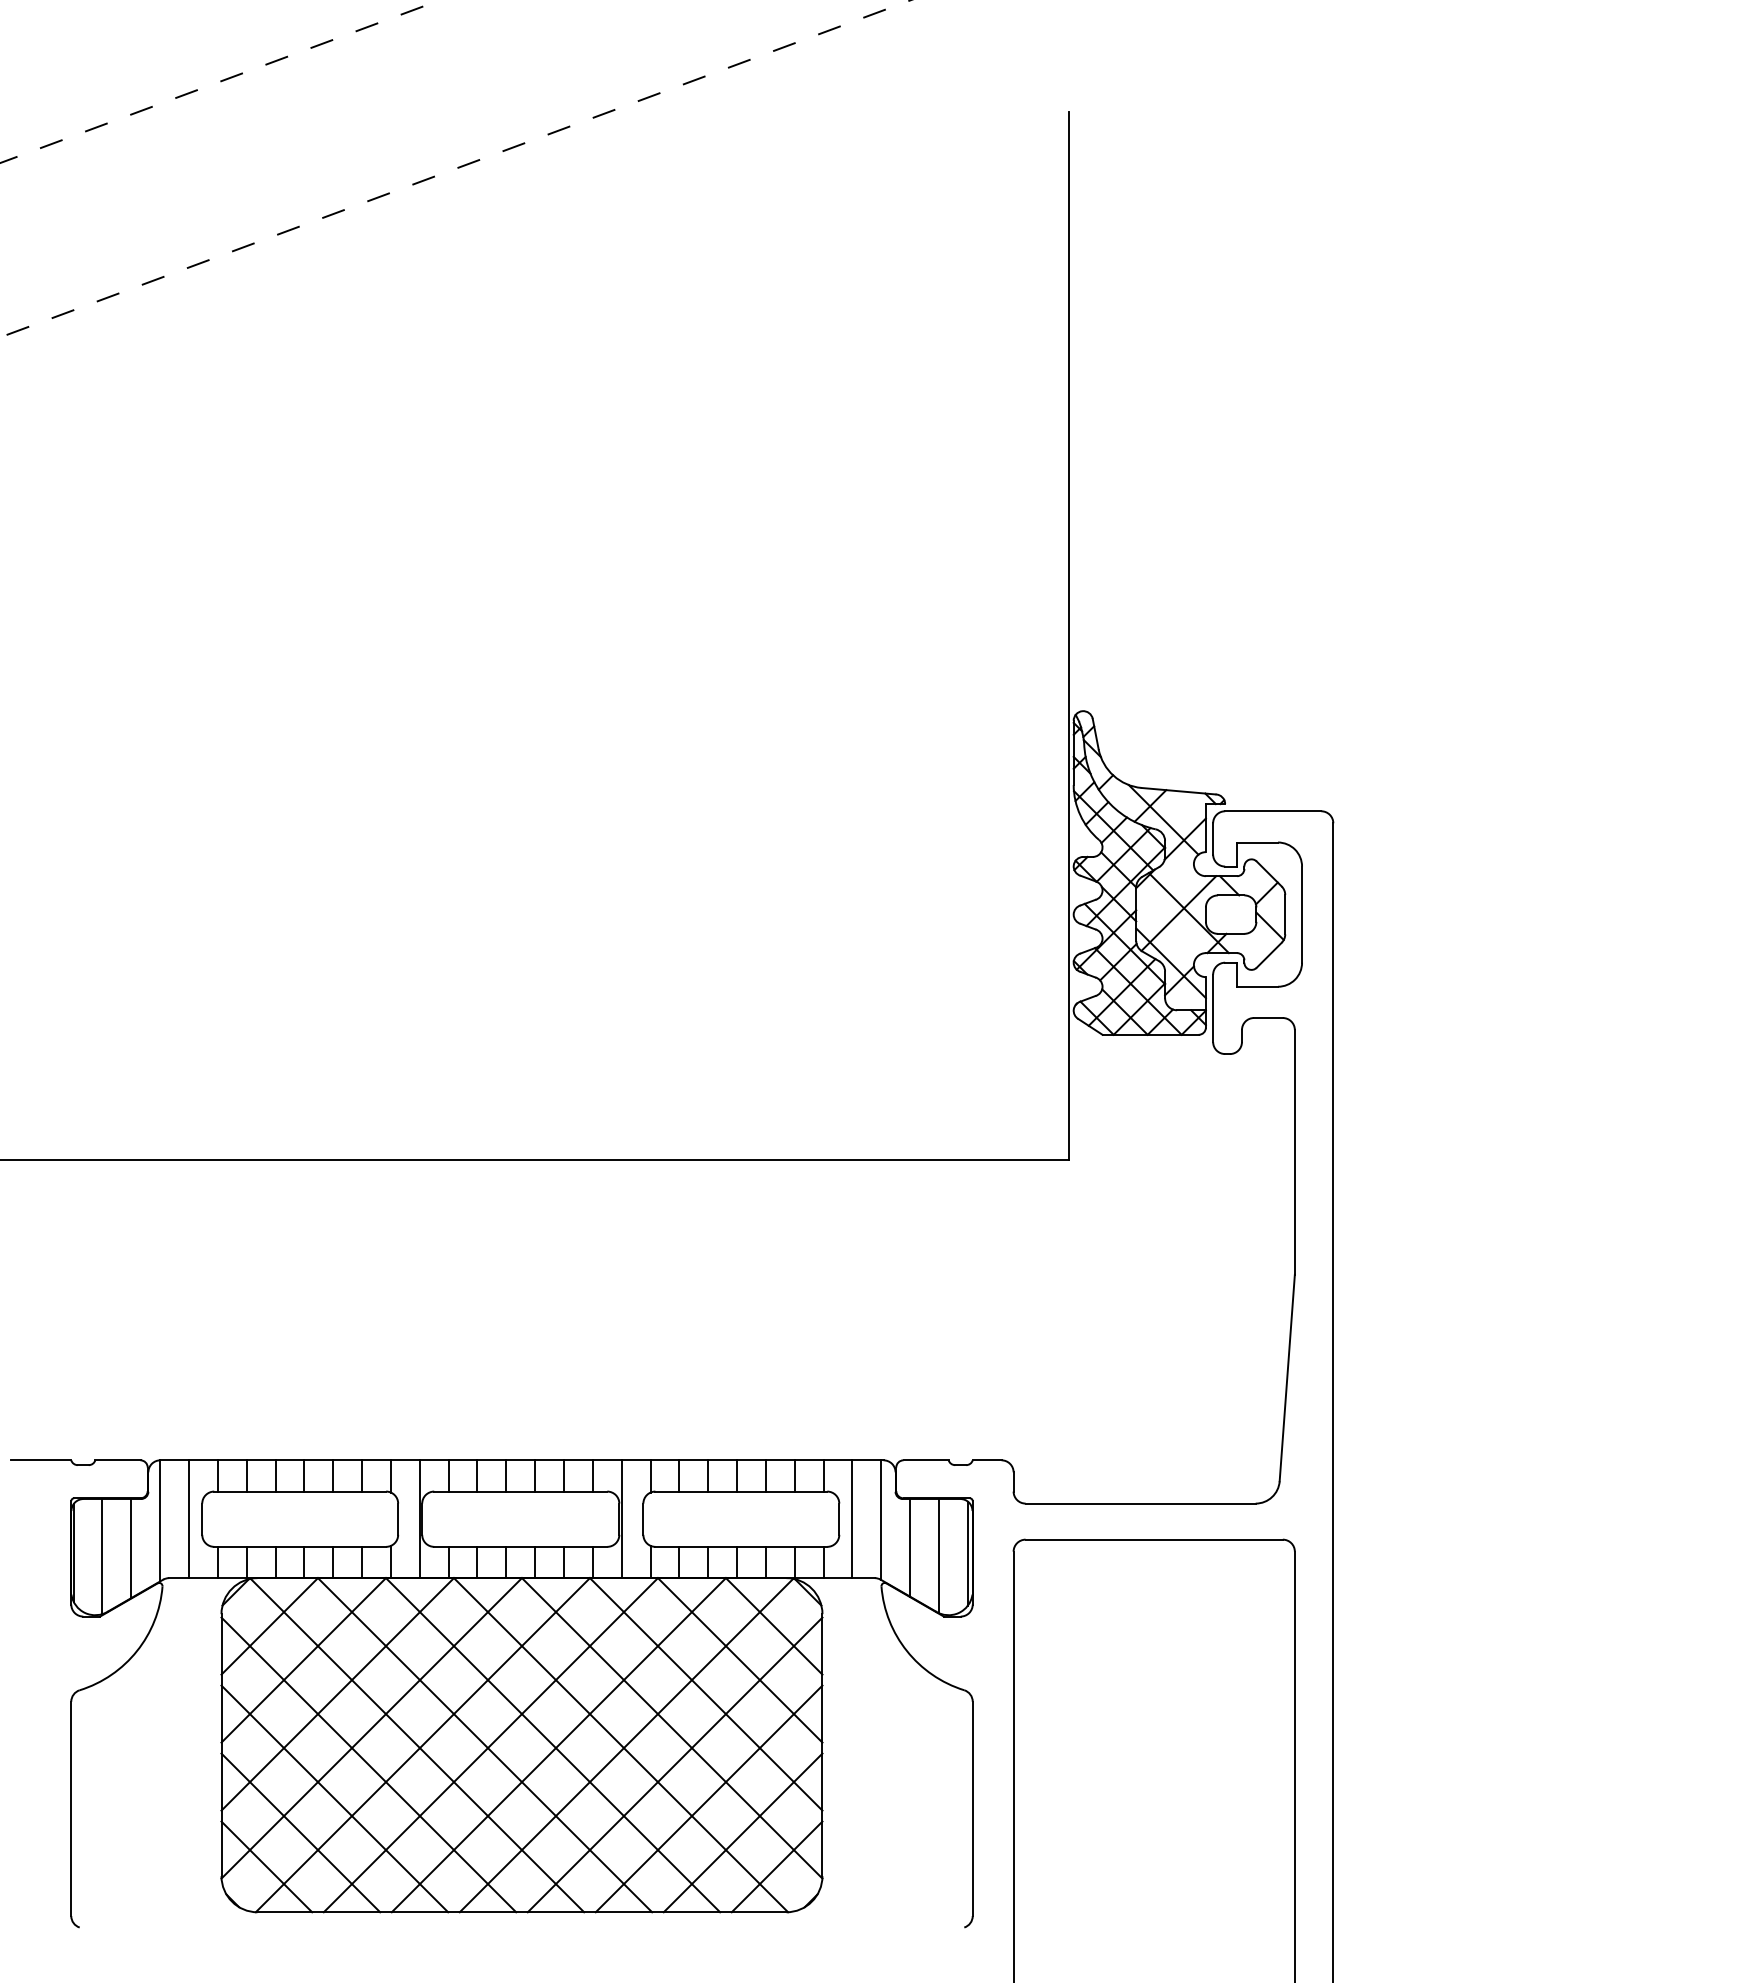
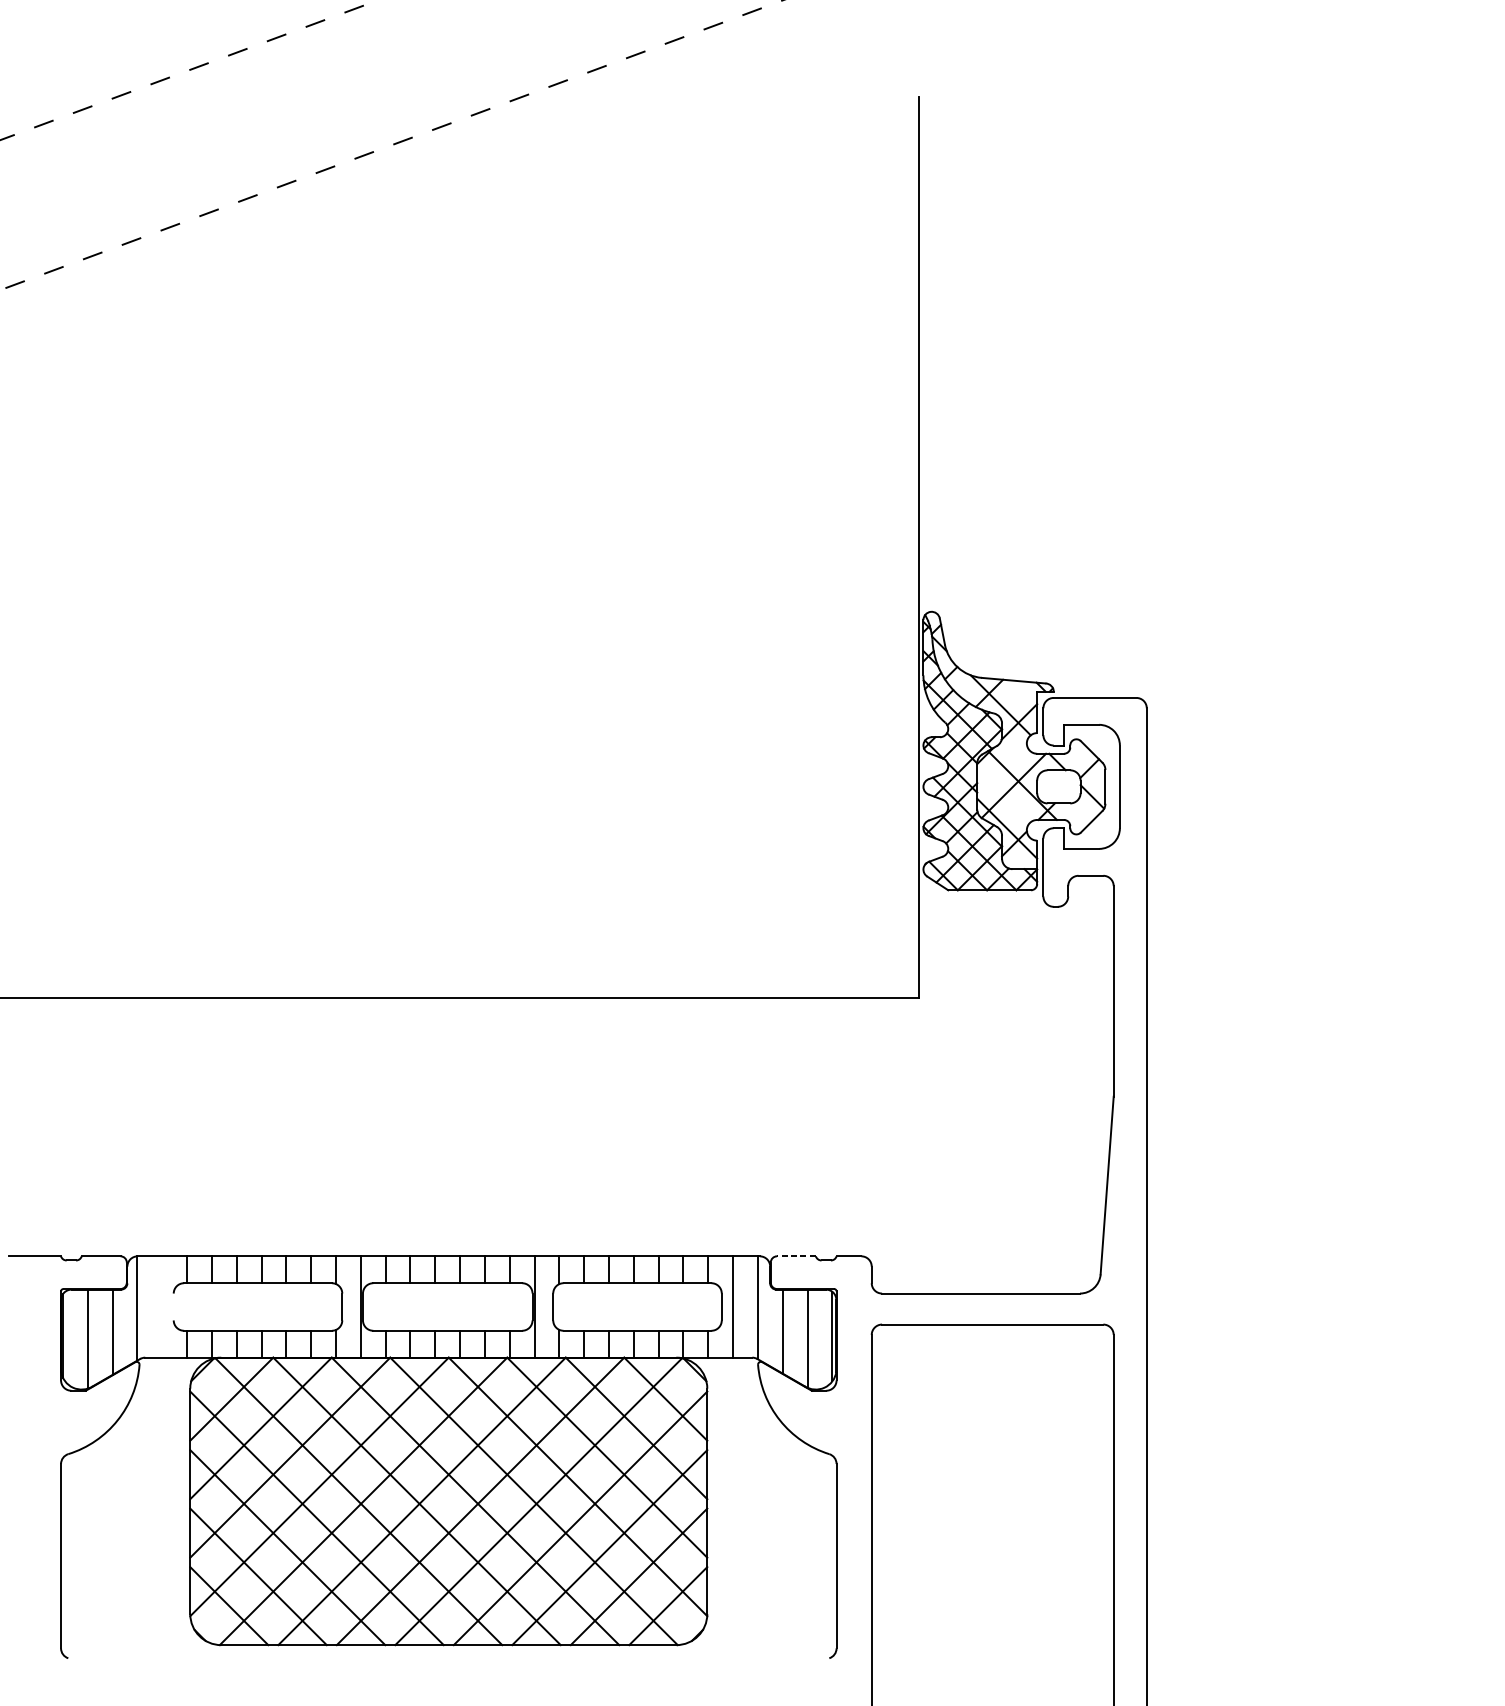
line: (926, 1460) -> (796, 1256), solid -> dashed
line: (202, 1518) -> (173, 1306), removed
line: (188, 1519) -> (161, 1307), removed

